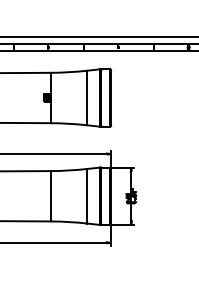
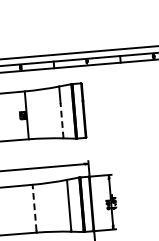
line: (87, 106) -> (62, 120), solid -> dashed
line: (50, 194) -> (34, 207), solid -> dashed

